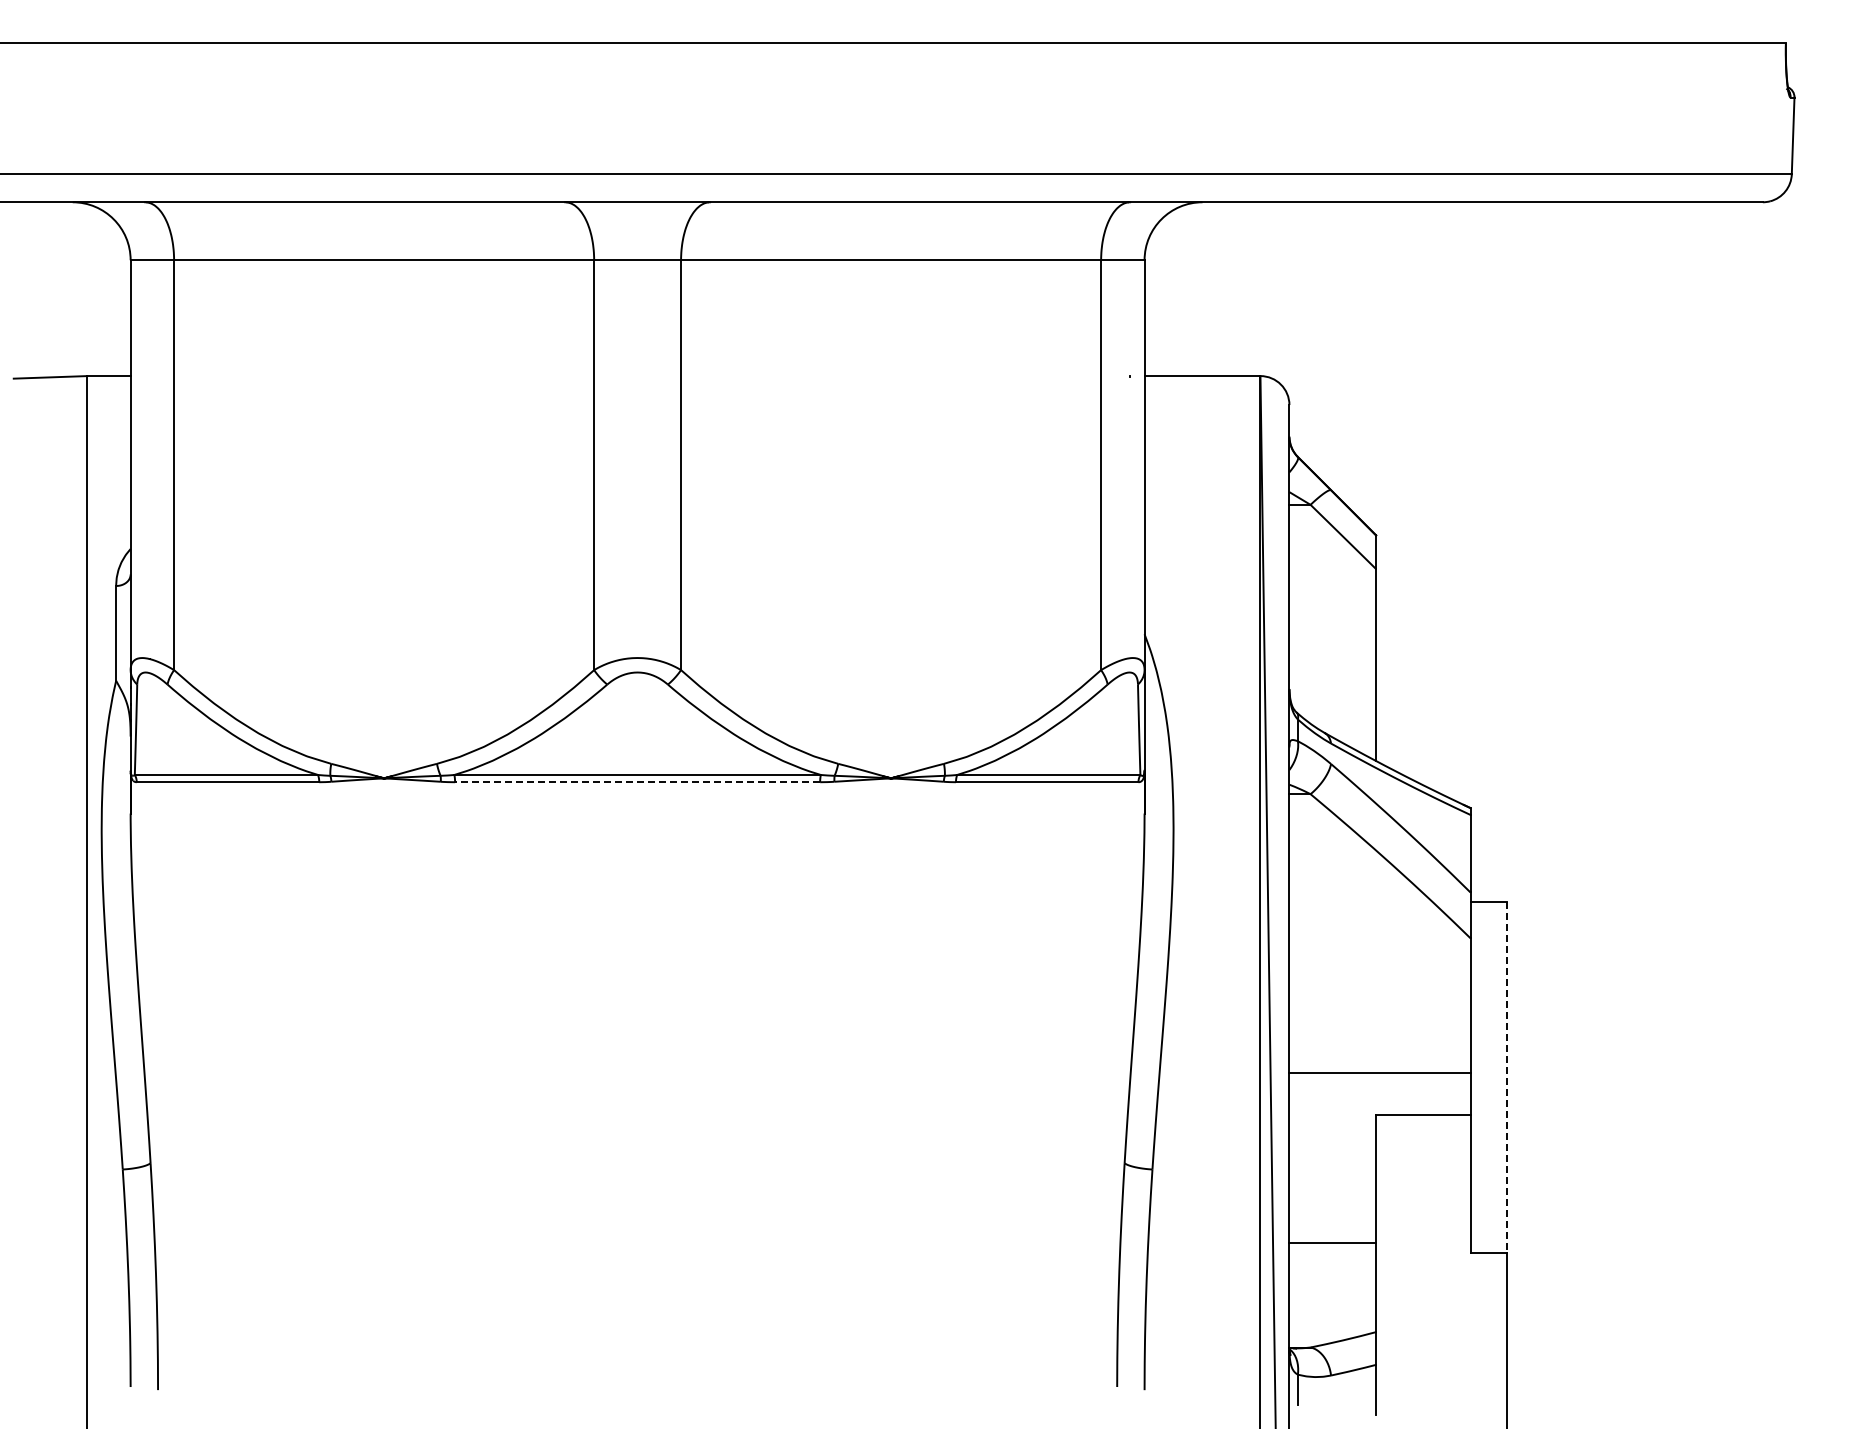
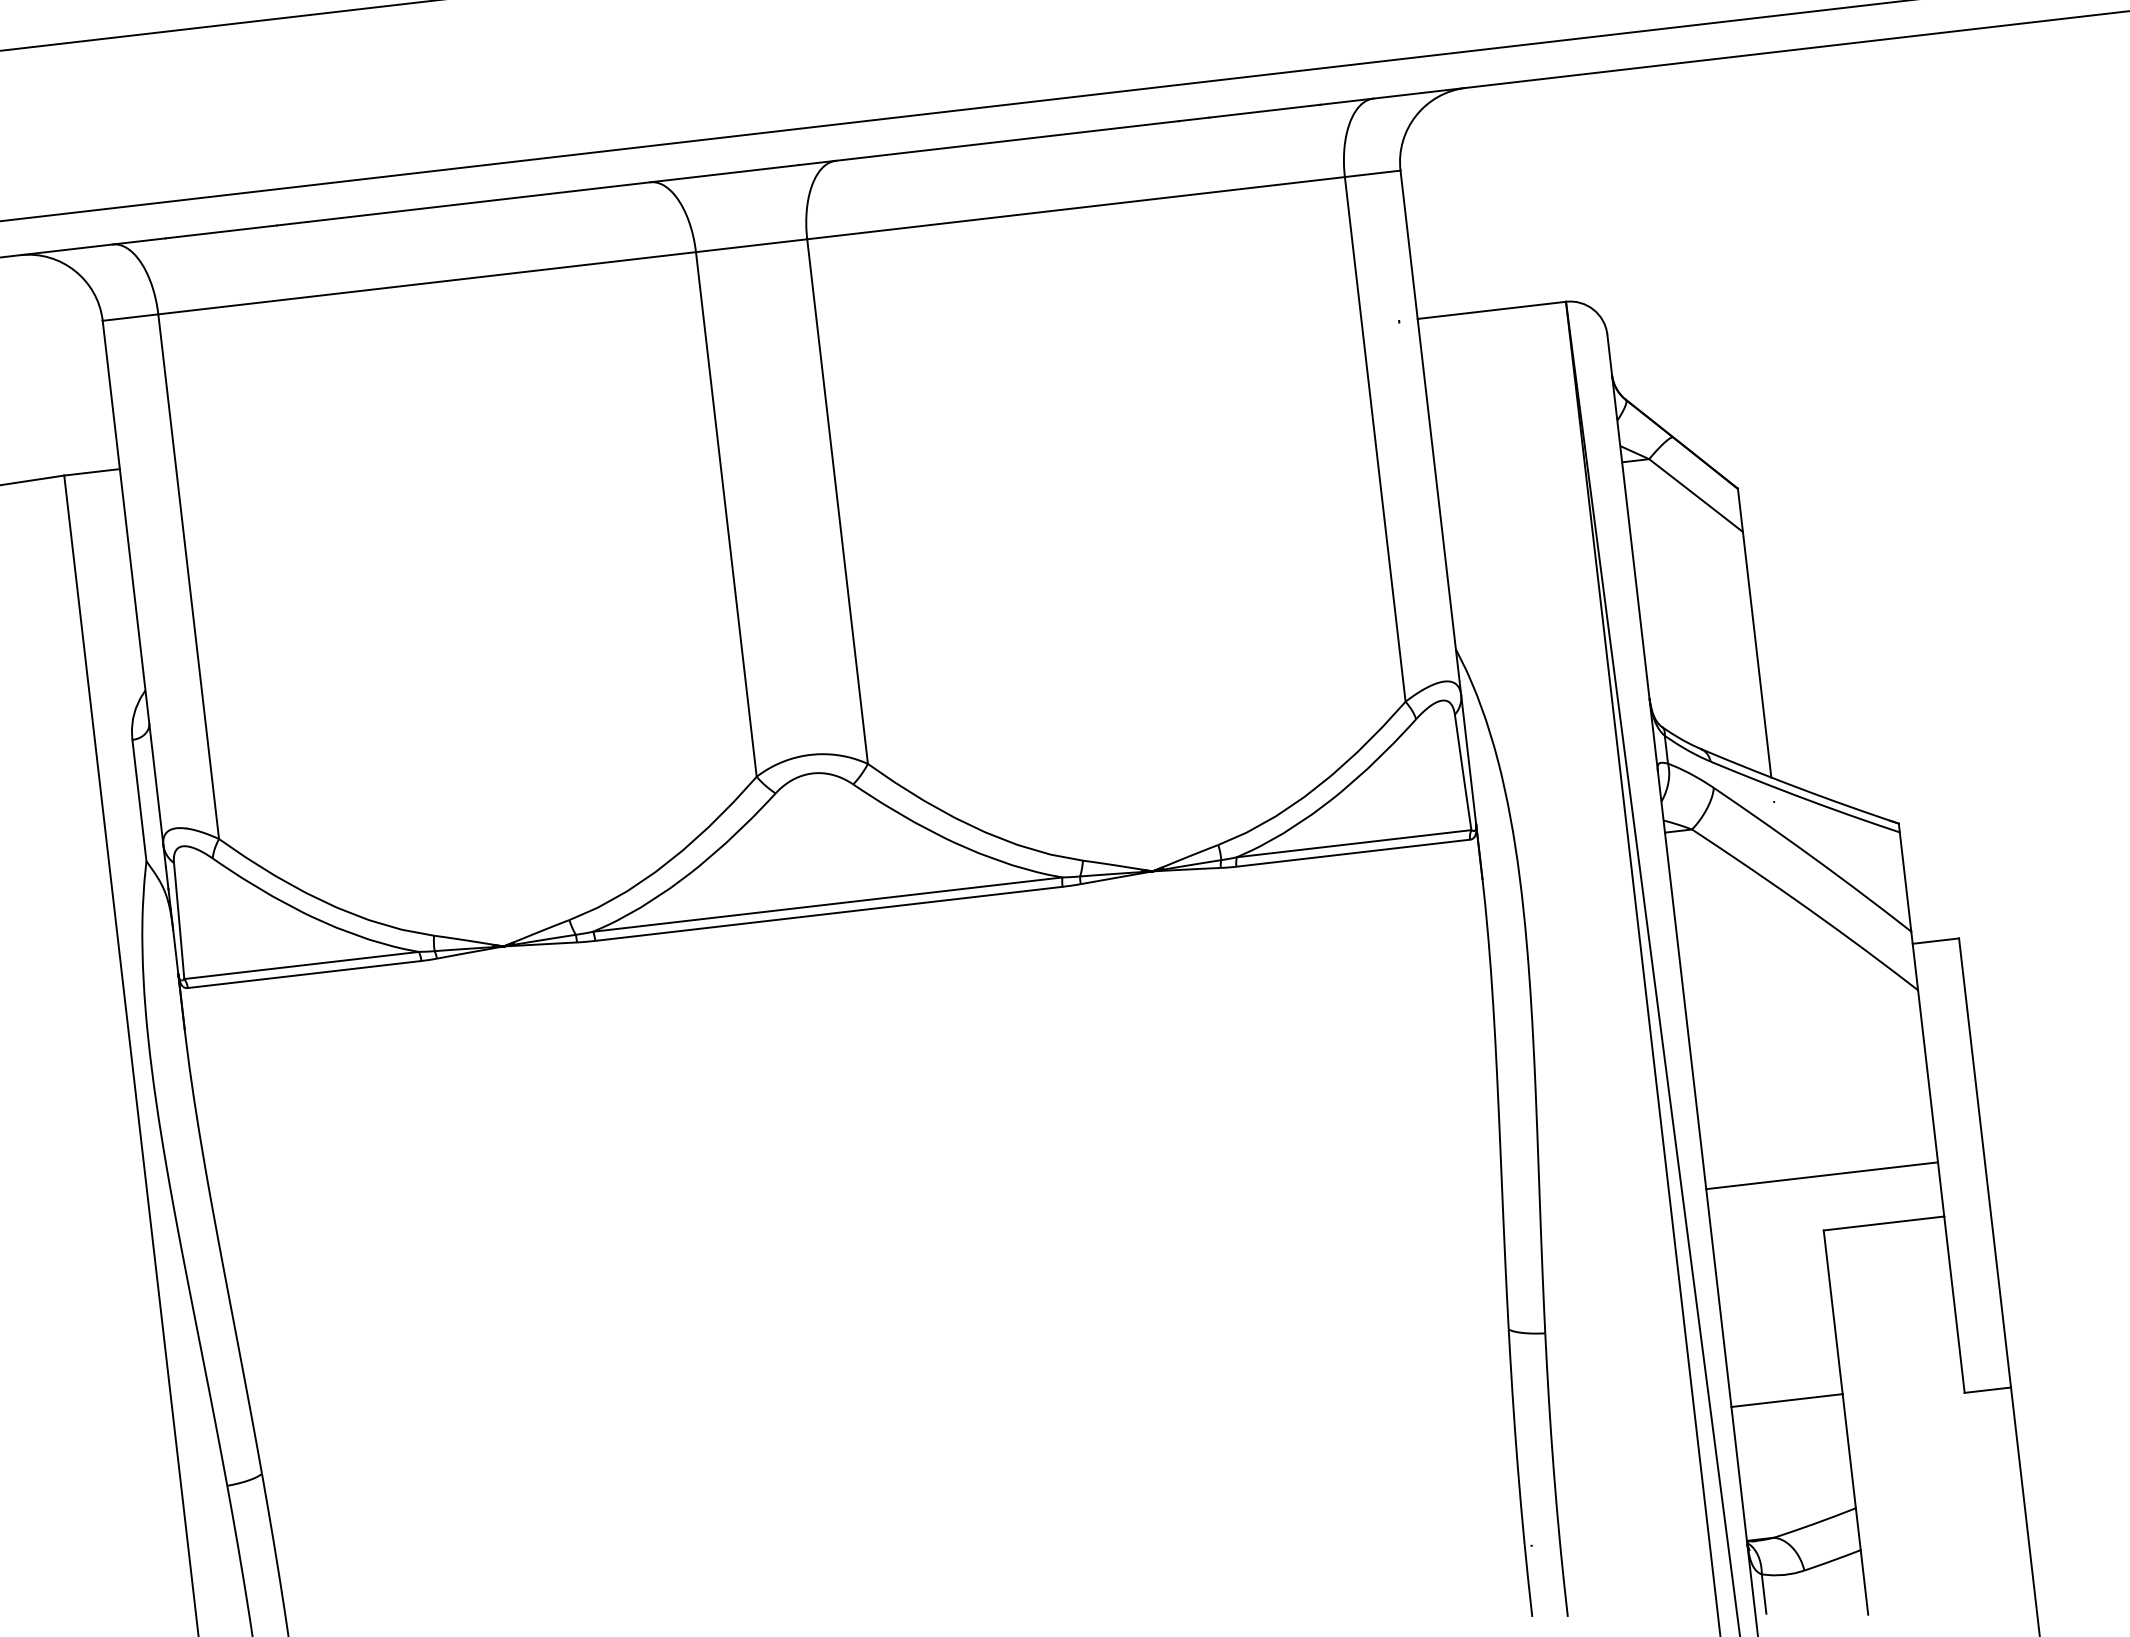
line: (637, 782) -> (828, 914), dashed -> solid
line: (1506, 1077) -> (1984, 1163), dashed -> solid

